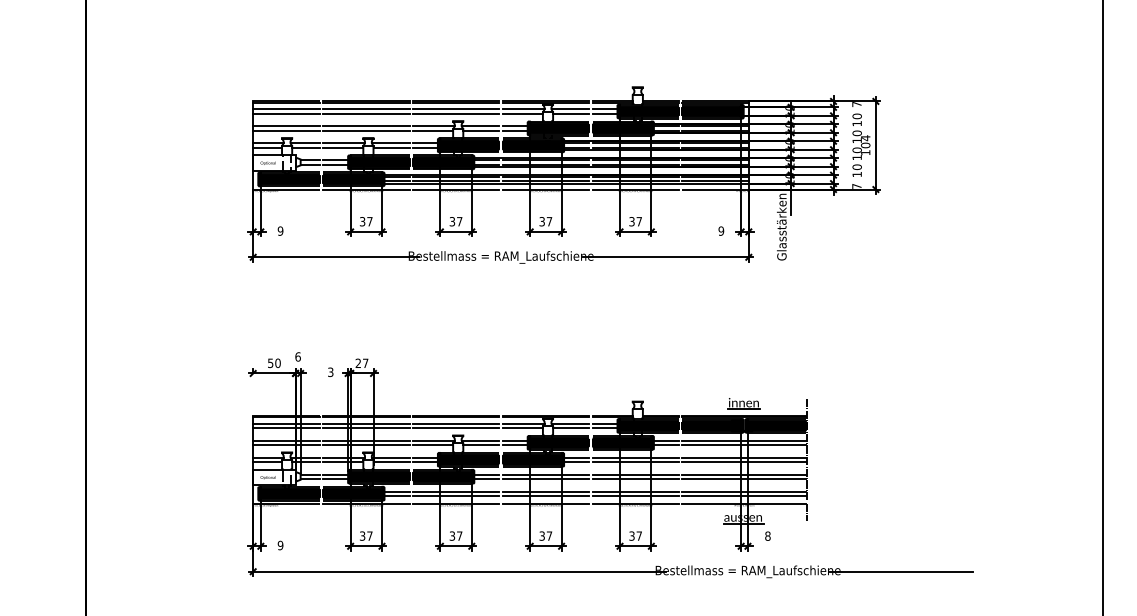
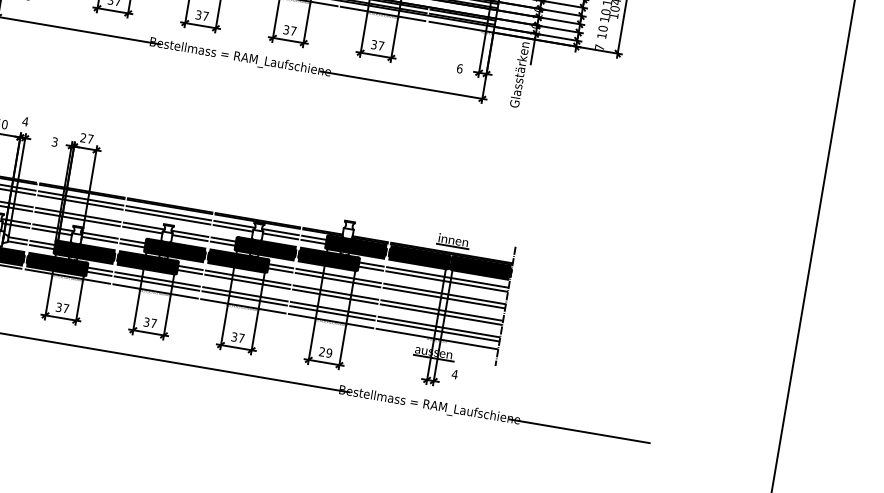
text: (721, 230) -> (460, 68), 9 -> 6
text: (297, 356) -> (25, 121), 6 -> 4
text: (635, 535) -> (325, 351), 37 -> 29
text: (767, 535) -> (454, 373), 8 -> 4

